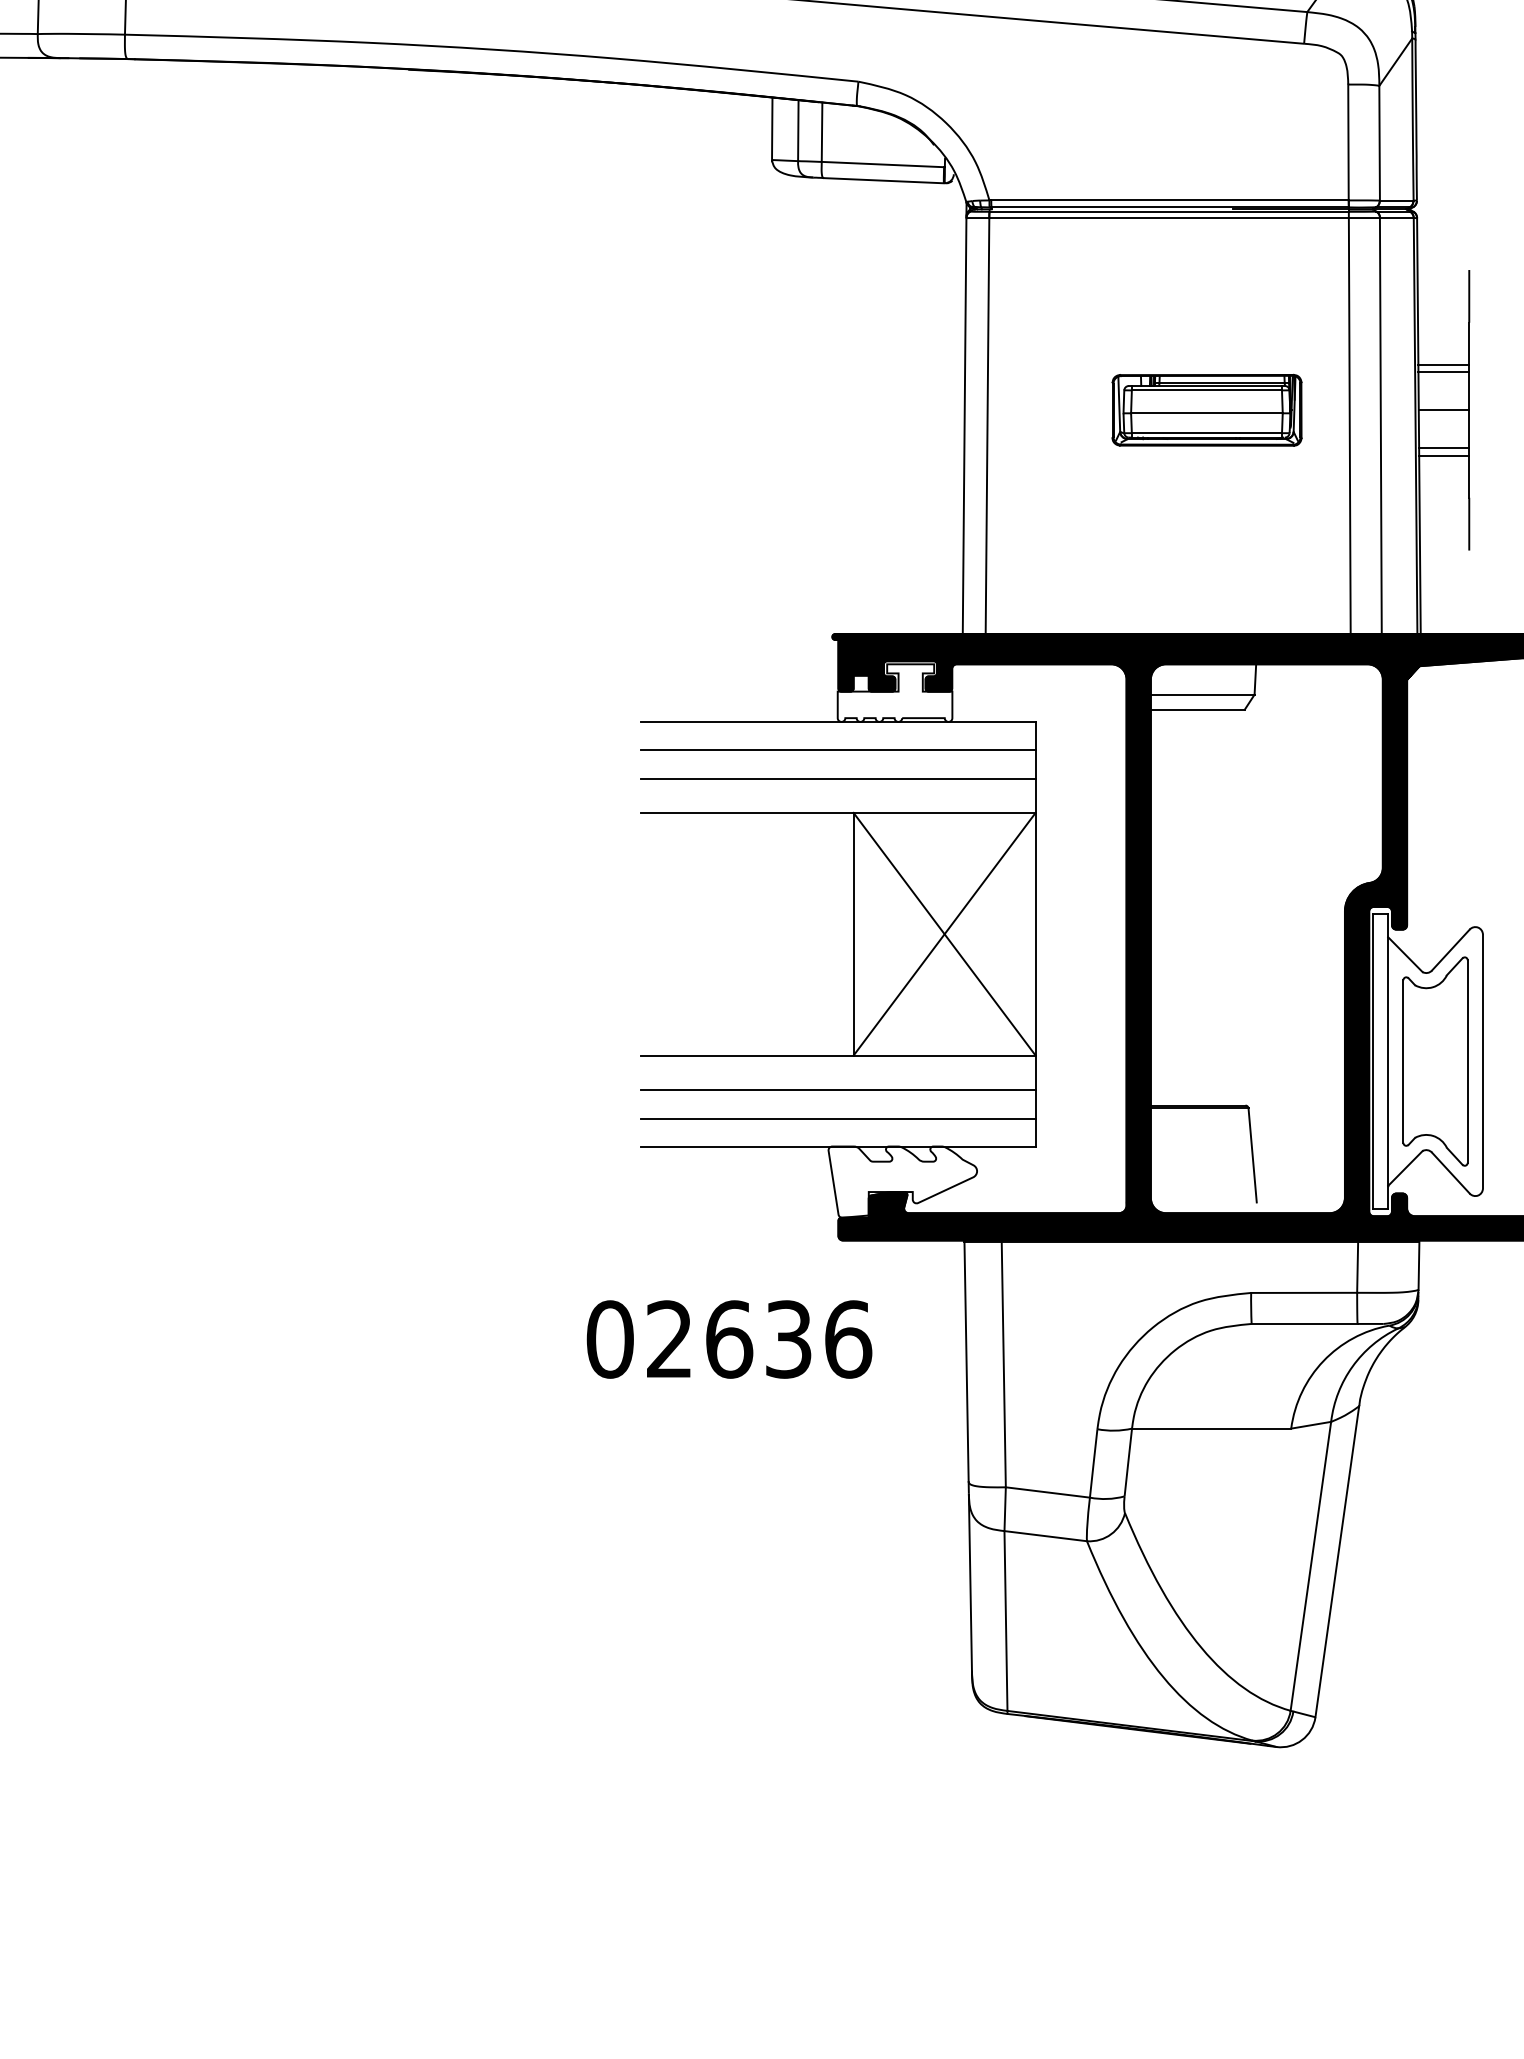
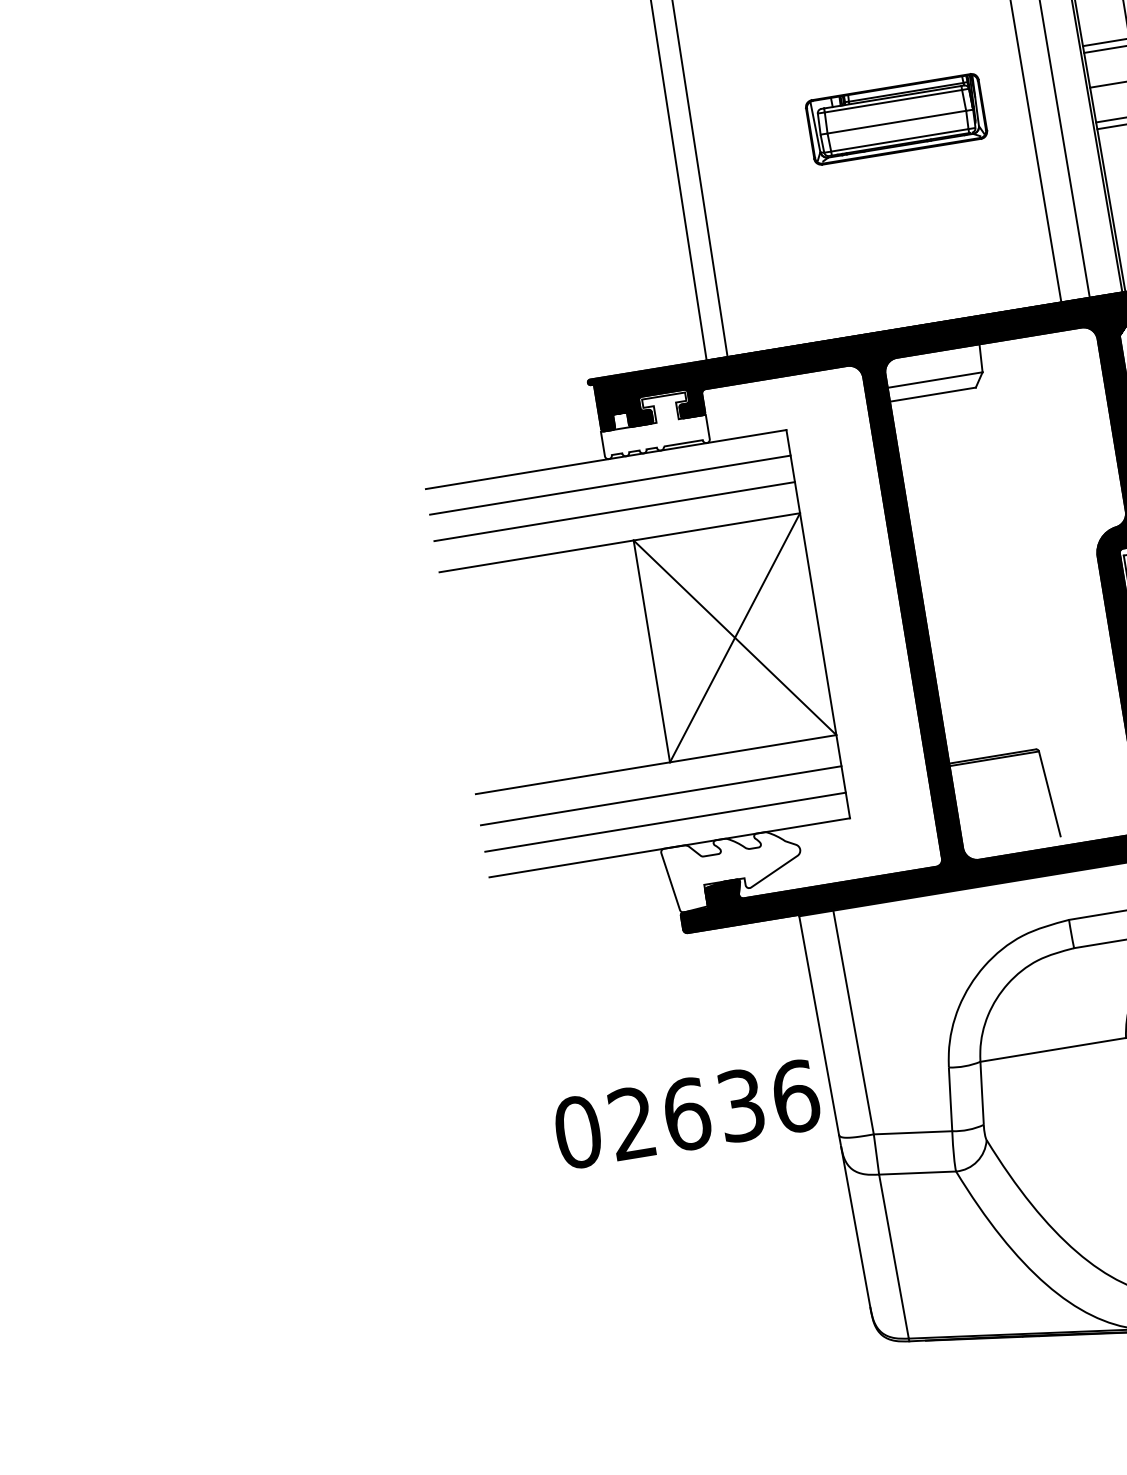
text: (729, 1339) -> (687, 1114), moved

